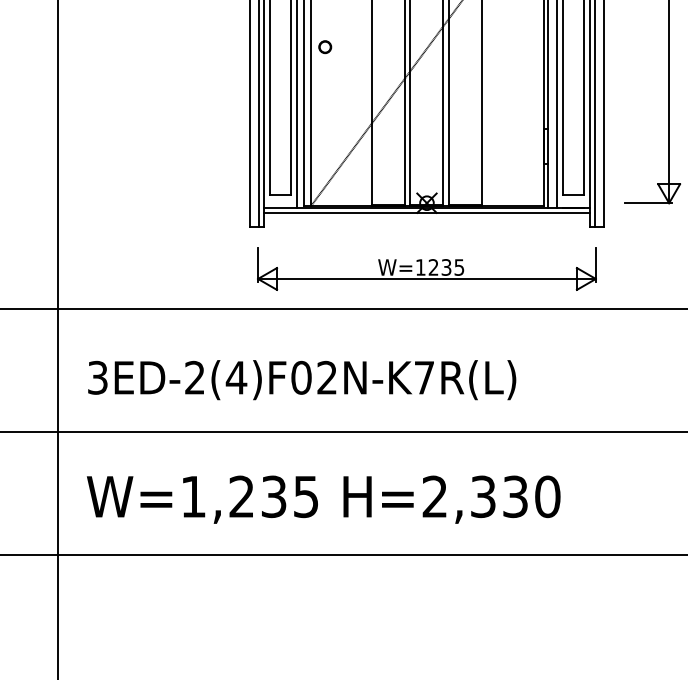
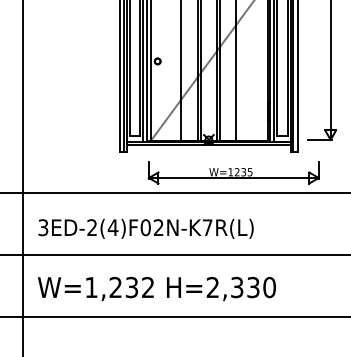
part: (426, 268) -> (233, 172), moved
text: (306, 496) -> (148, 287), W=1,235 -> W=1,232

